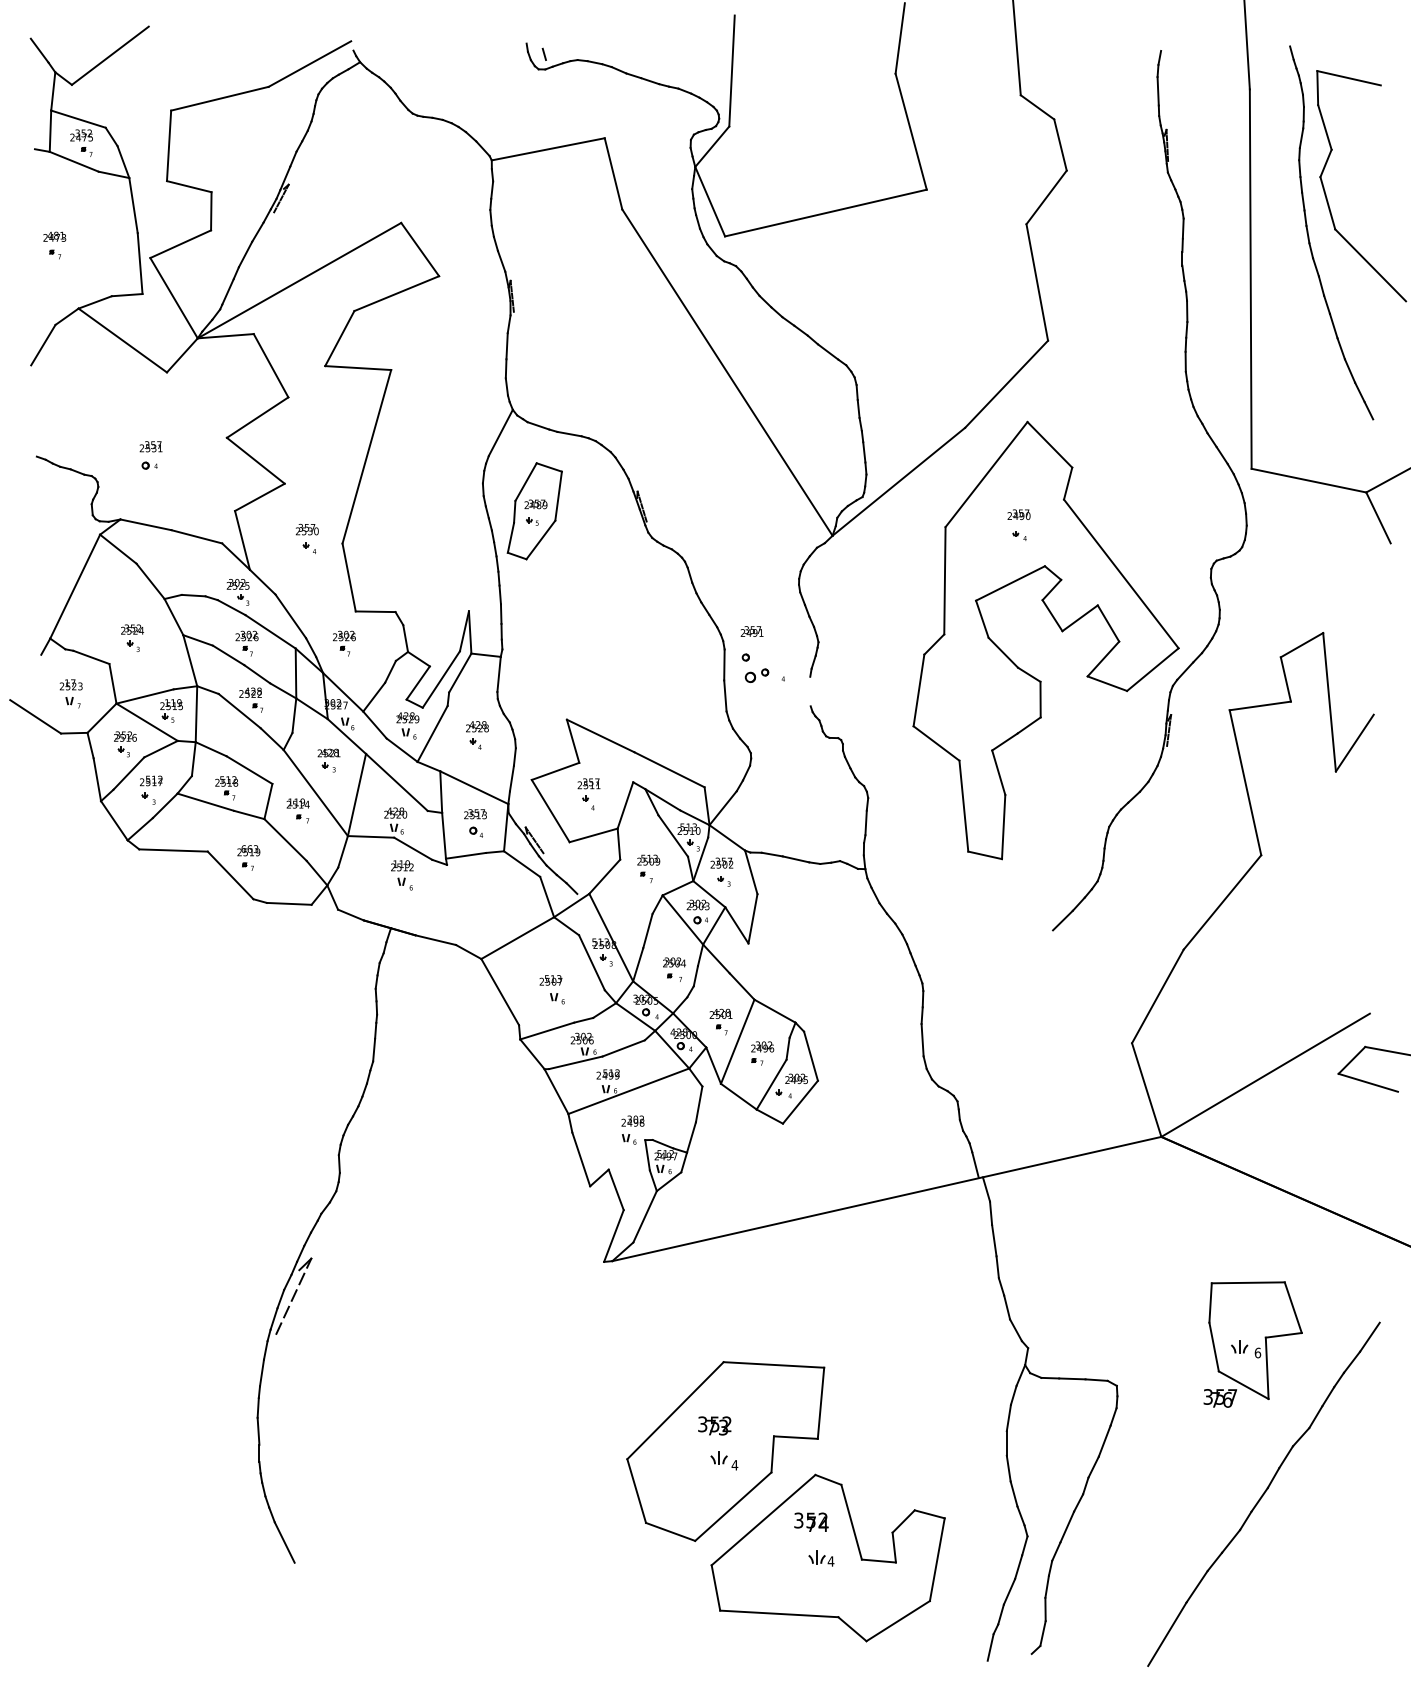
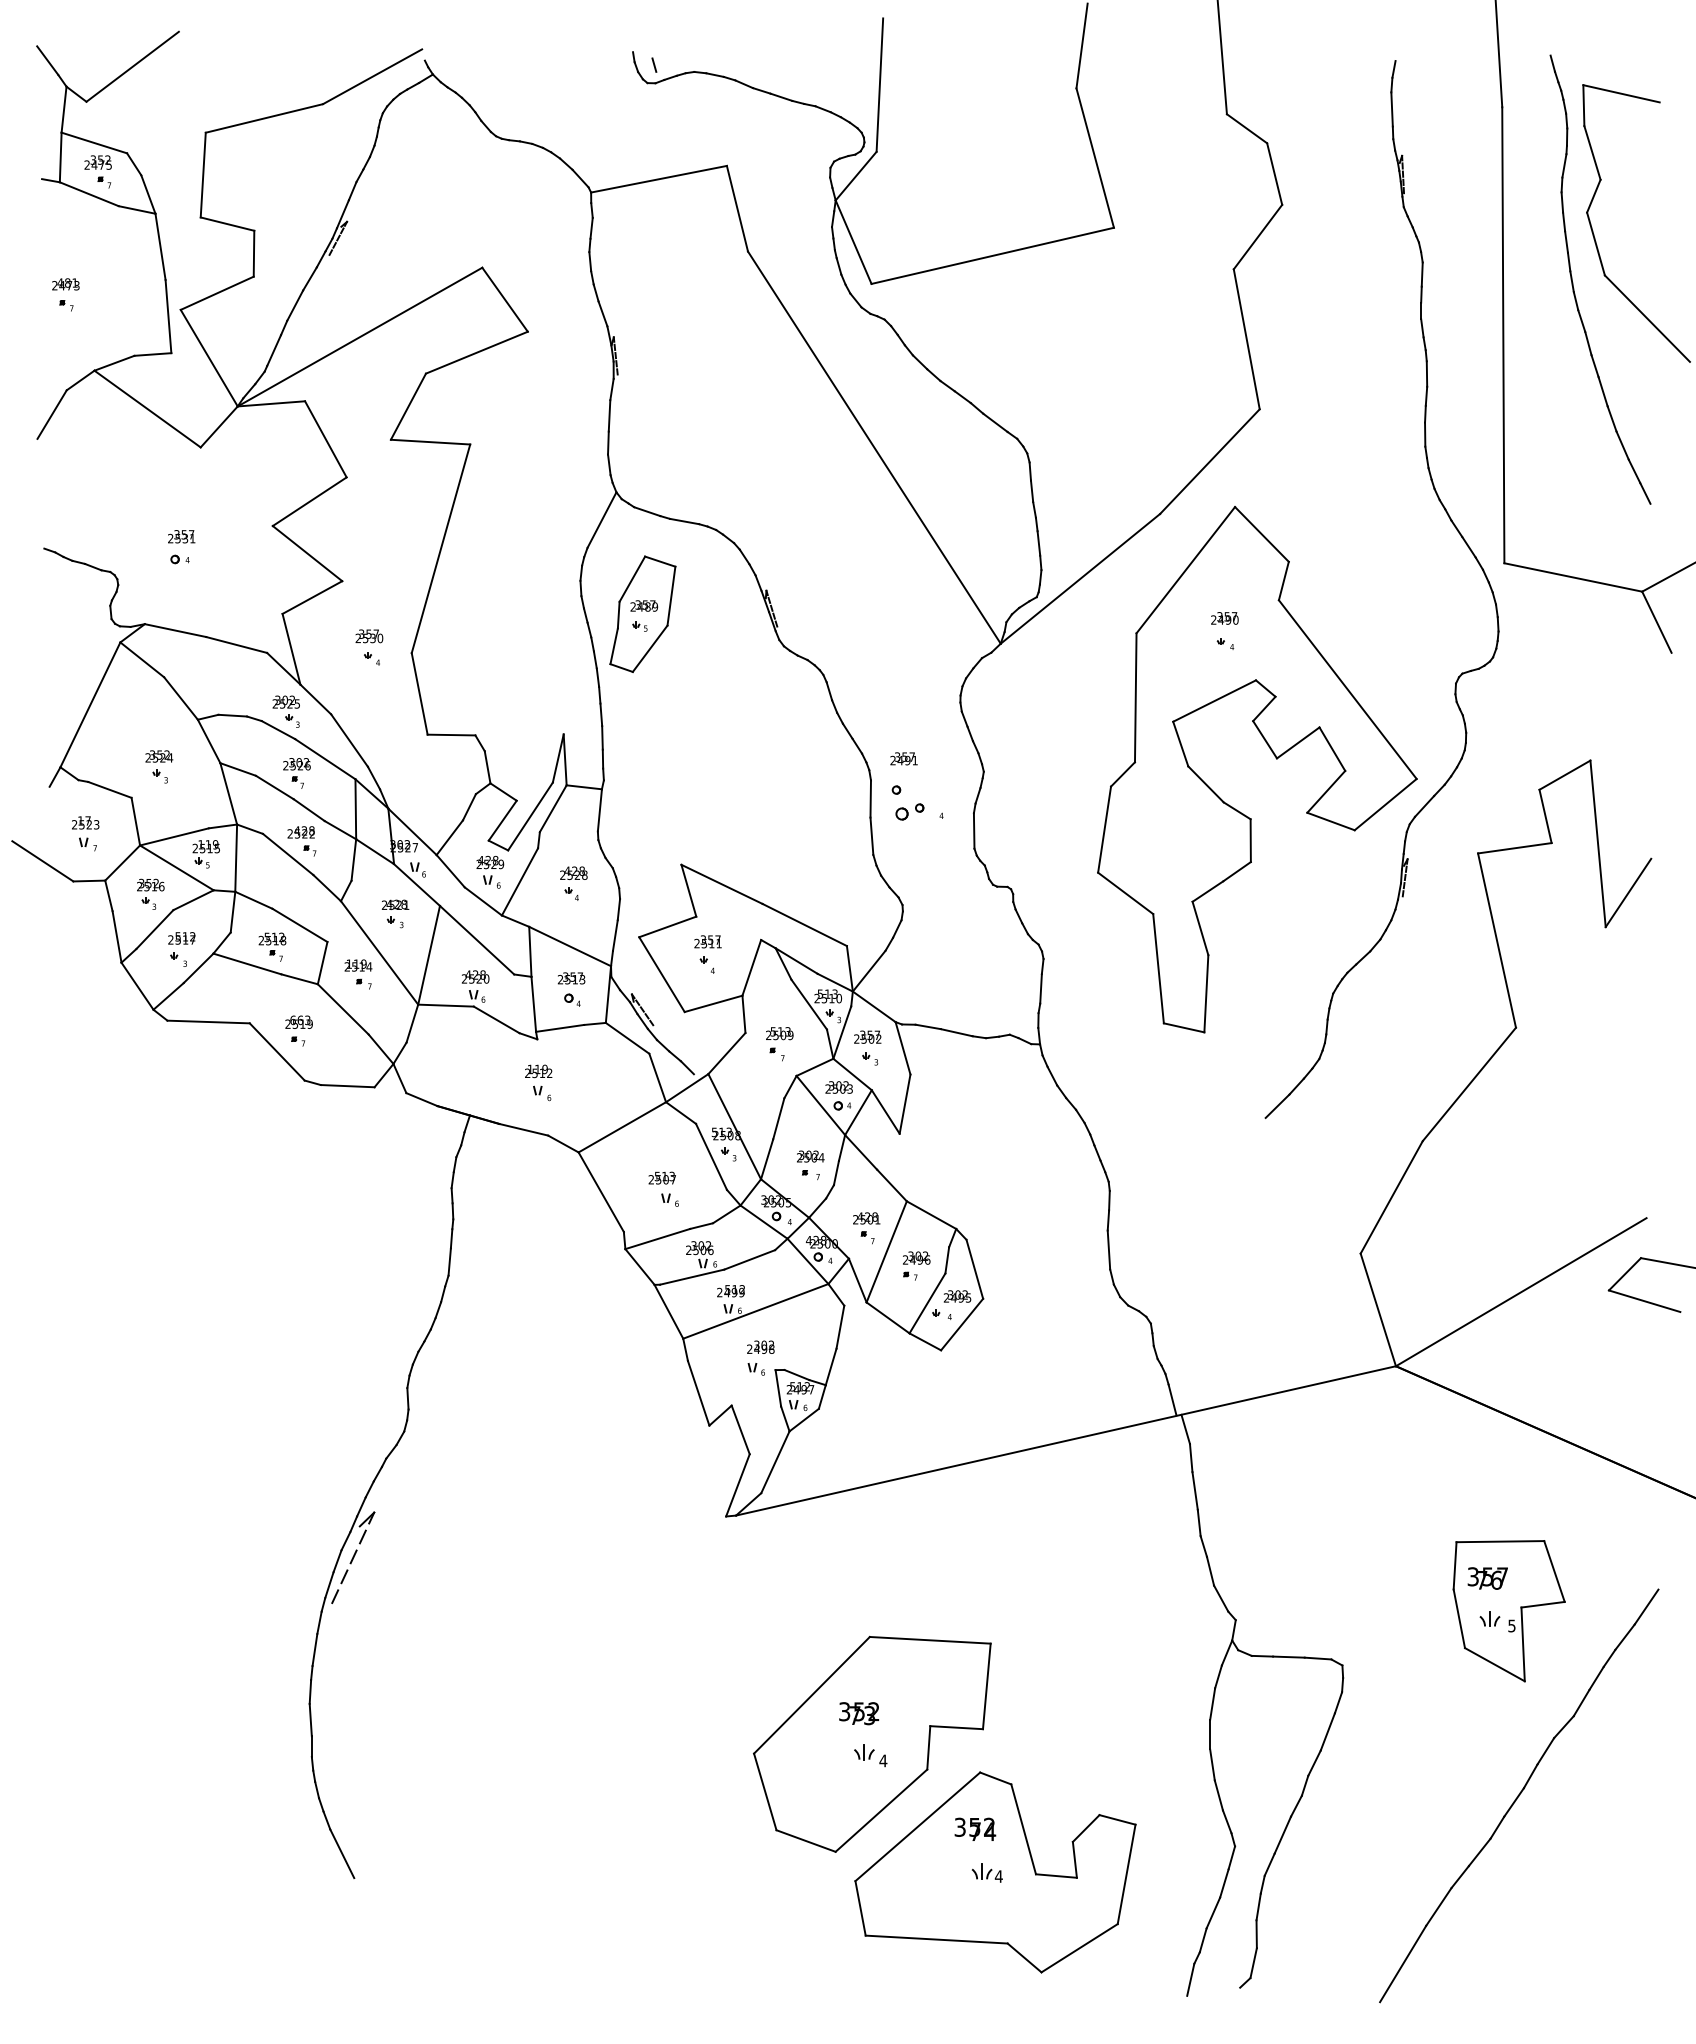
part: (343, 643) -> (413, 773), removed
line: (809, 691) -> (973, 830), added
part: (402, 875) -> (538, 1082), moved
text: (1257, 1352) -> (1511, 1625), 6 -> 5
text: (1220, 1398) -> (1487, 1578), moved

